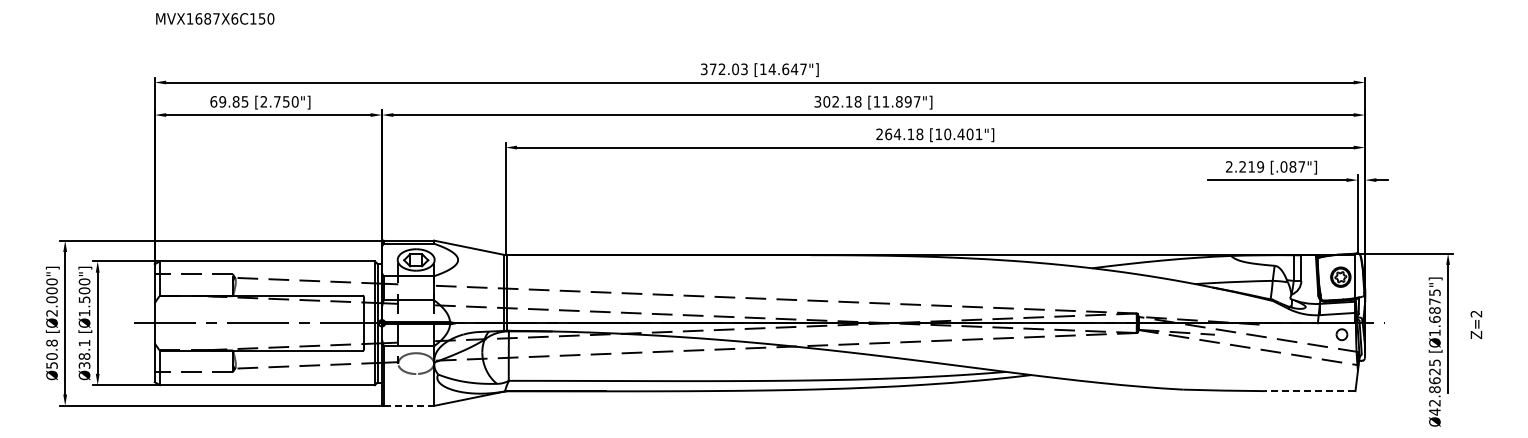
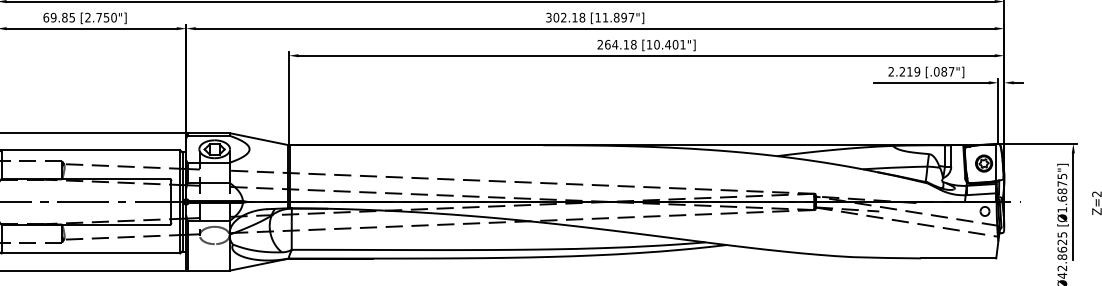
line: (1309, 391) -> (958, 258), dashed -> solid
line: (409, 405) -> (209, 270), dashed -> solid

